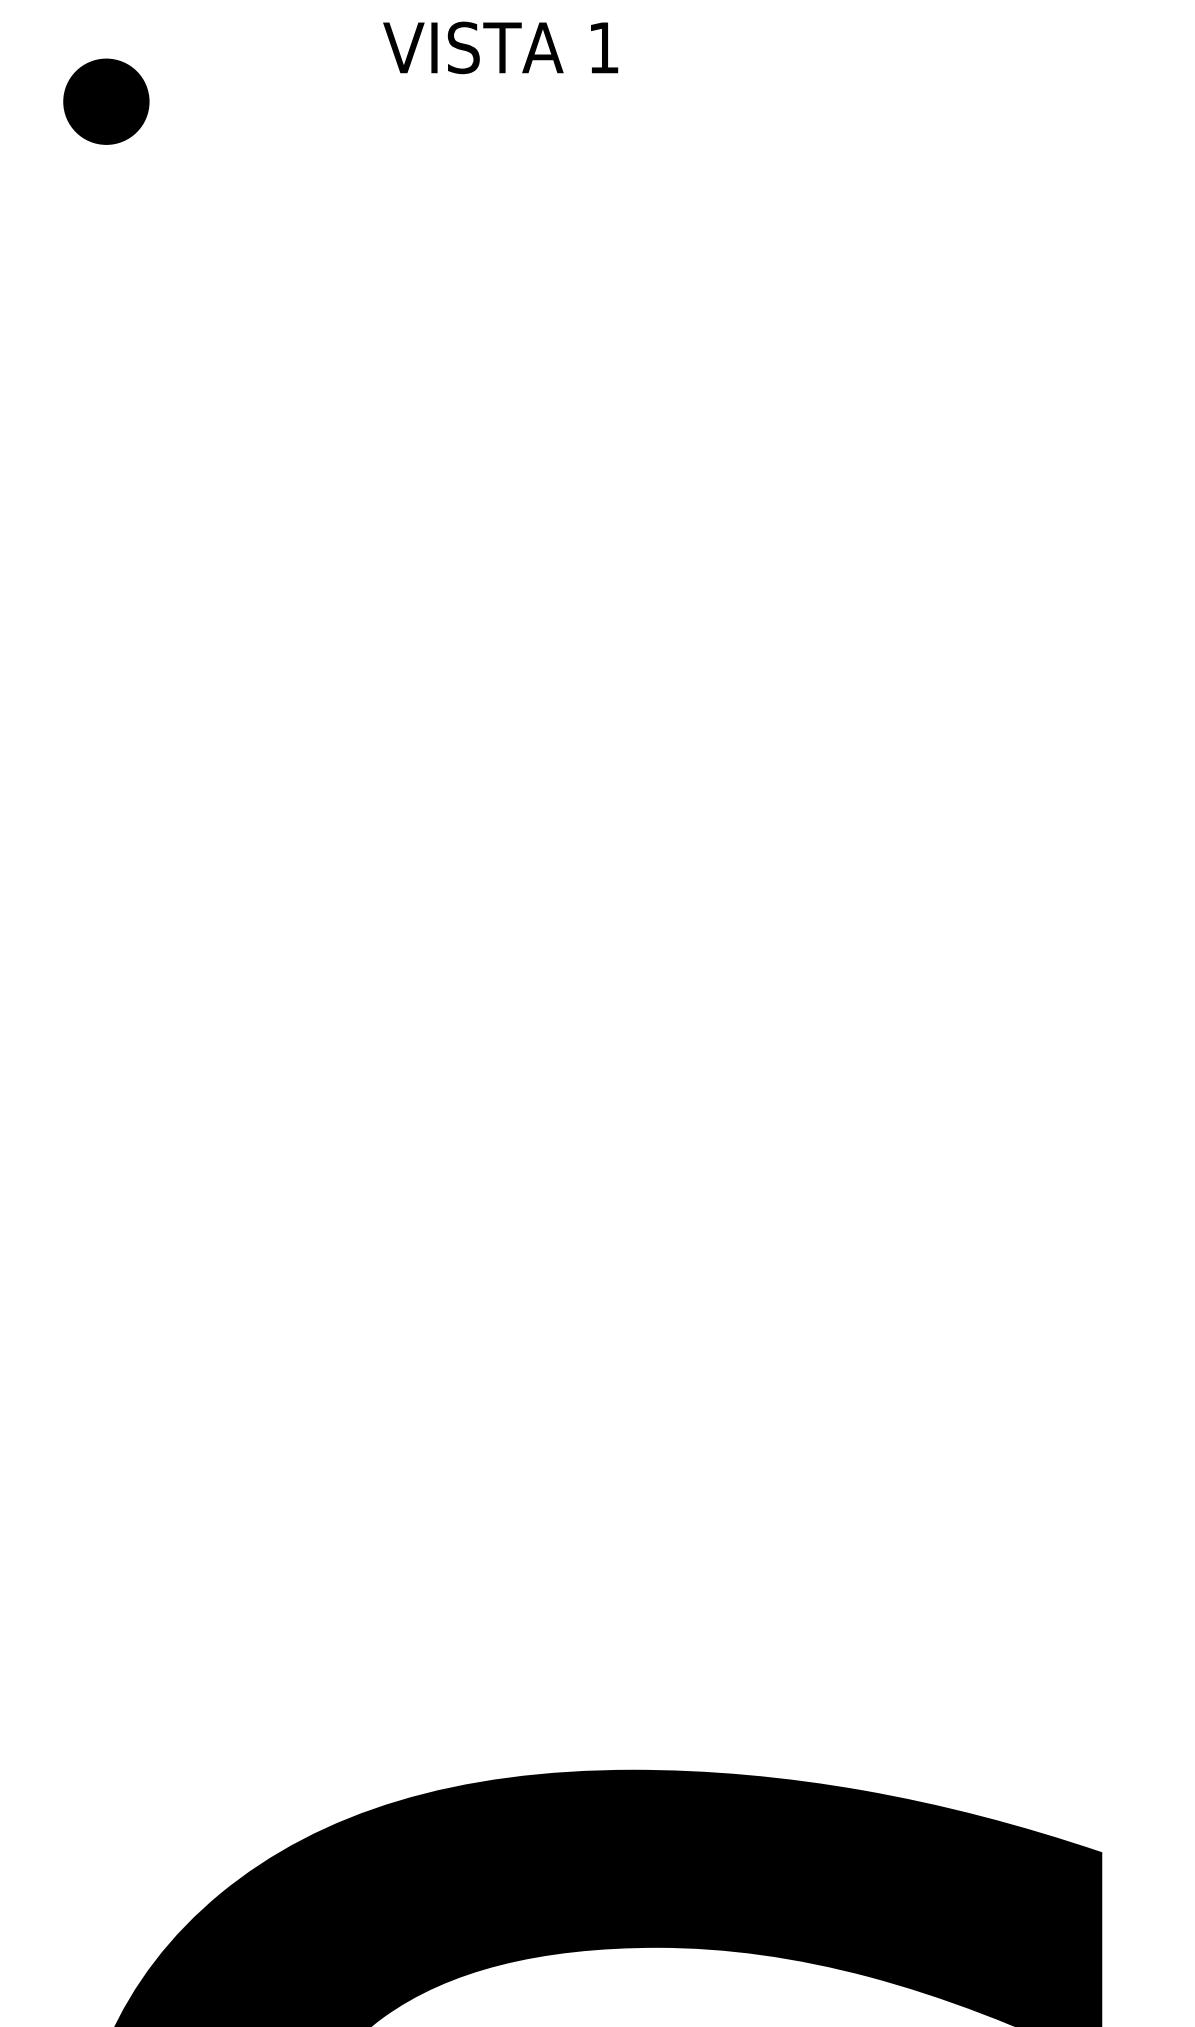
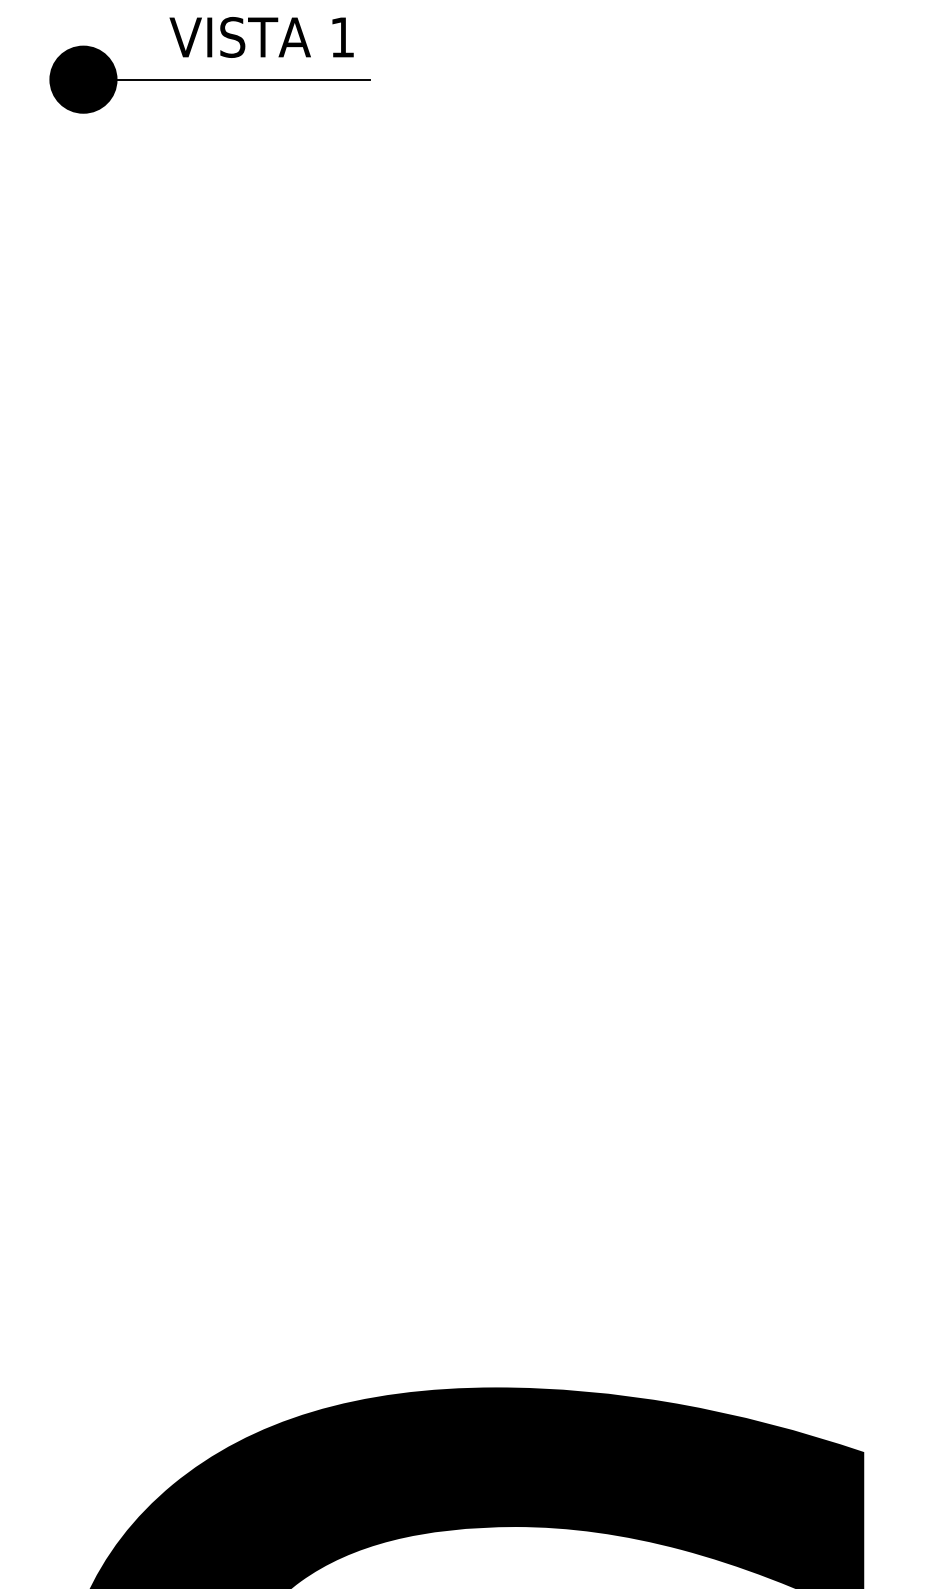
text: (500, 47) -> (261, 37), moved
line: (309, 101) -> (242, 79), added

